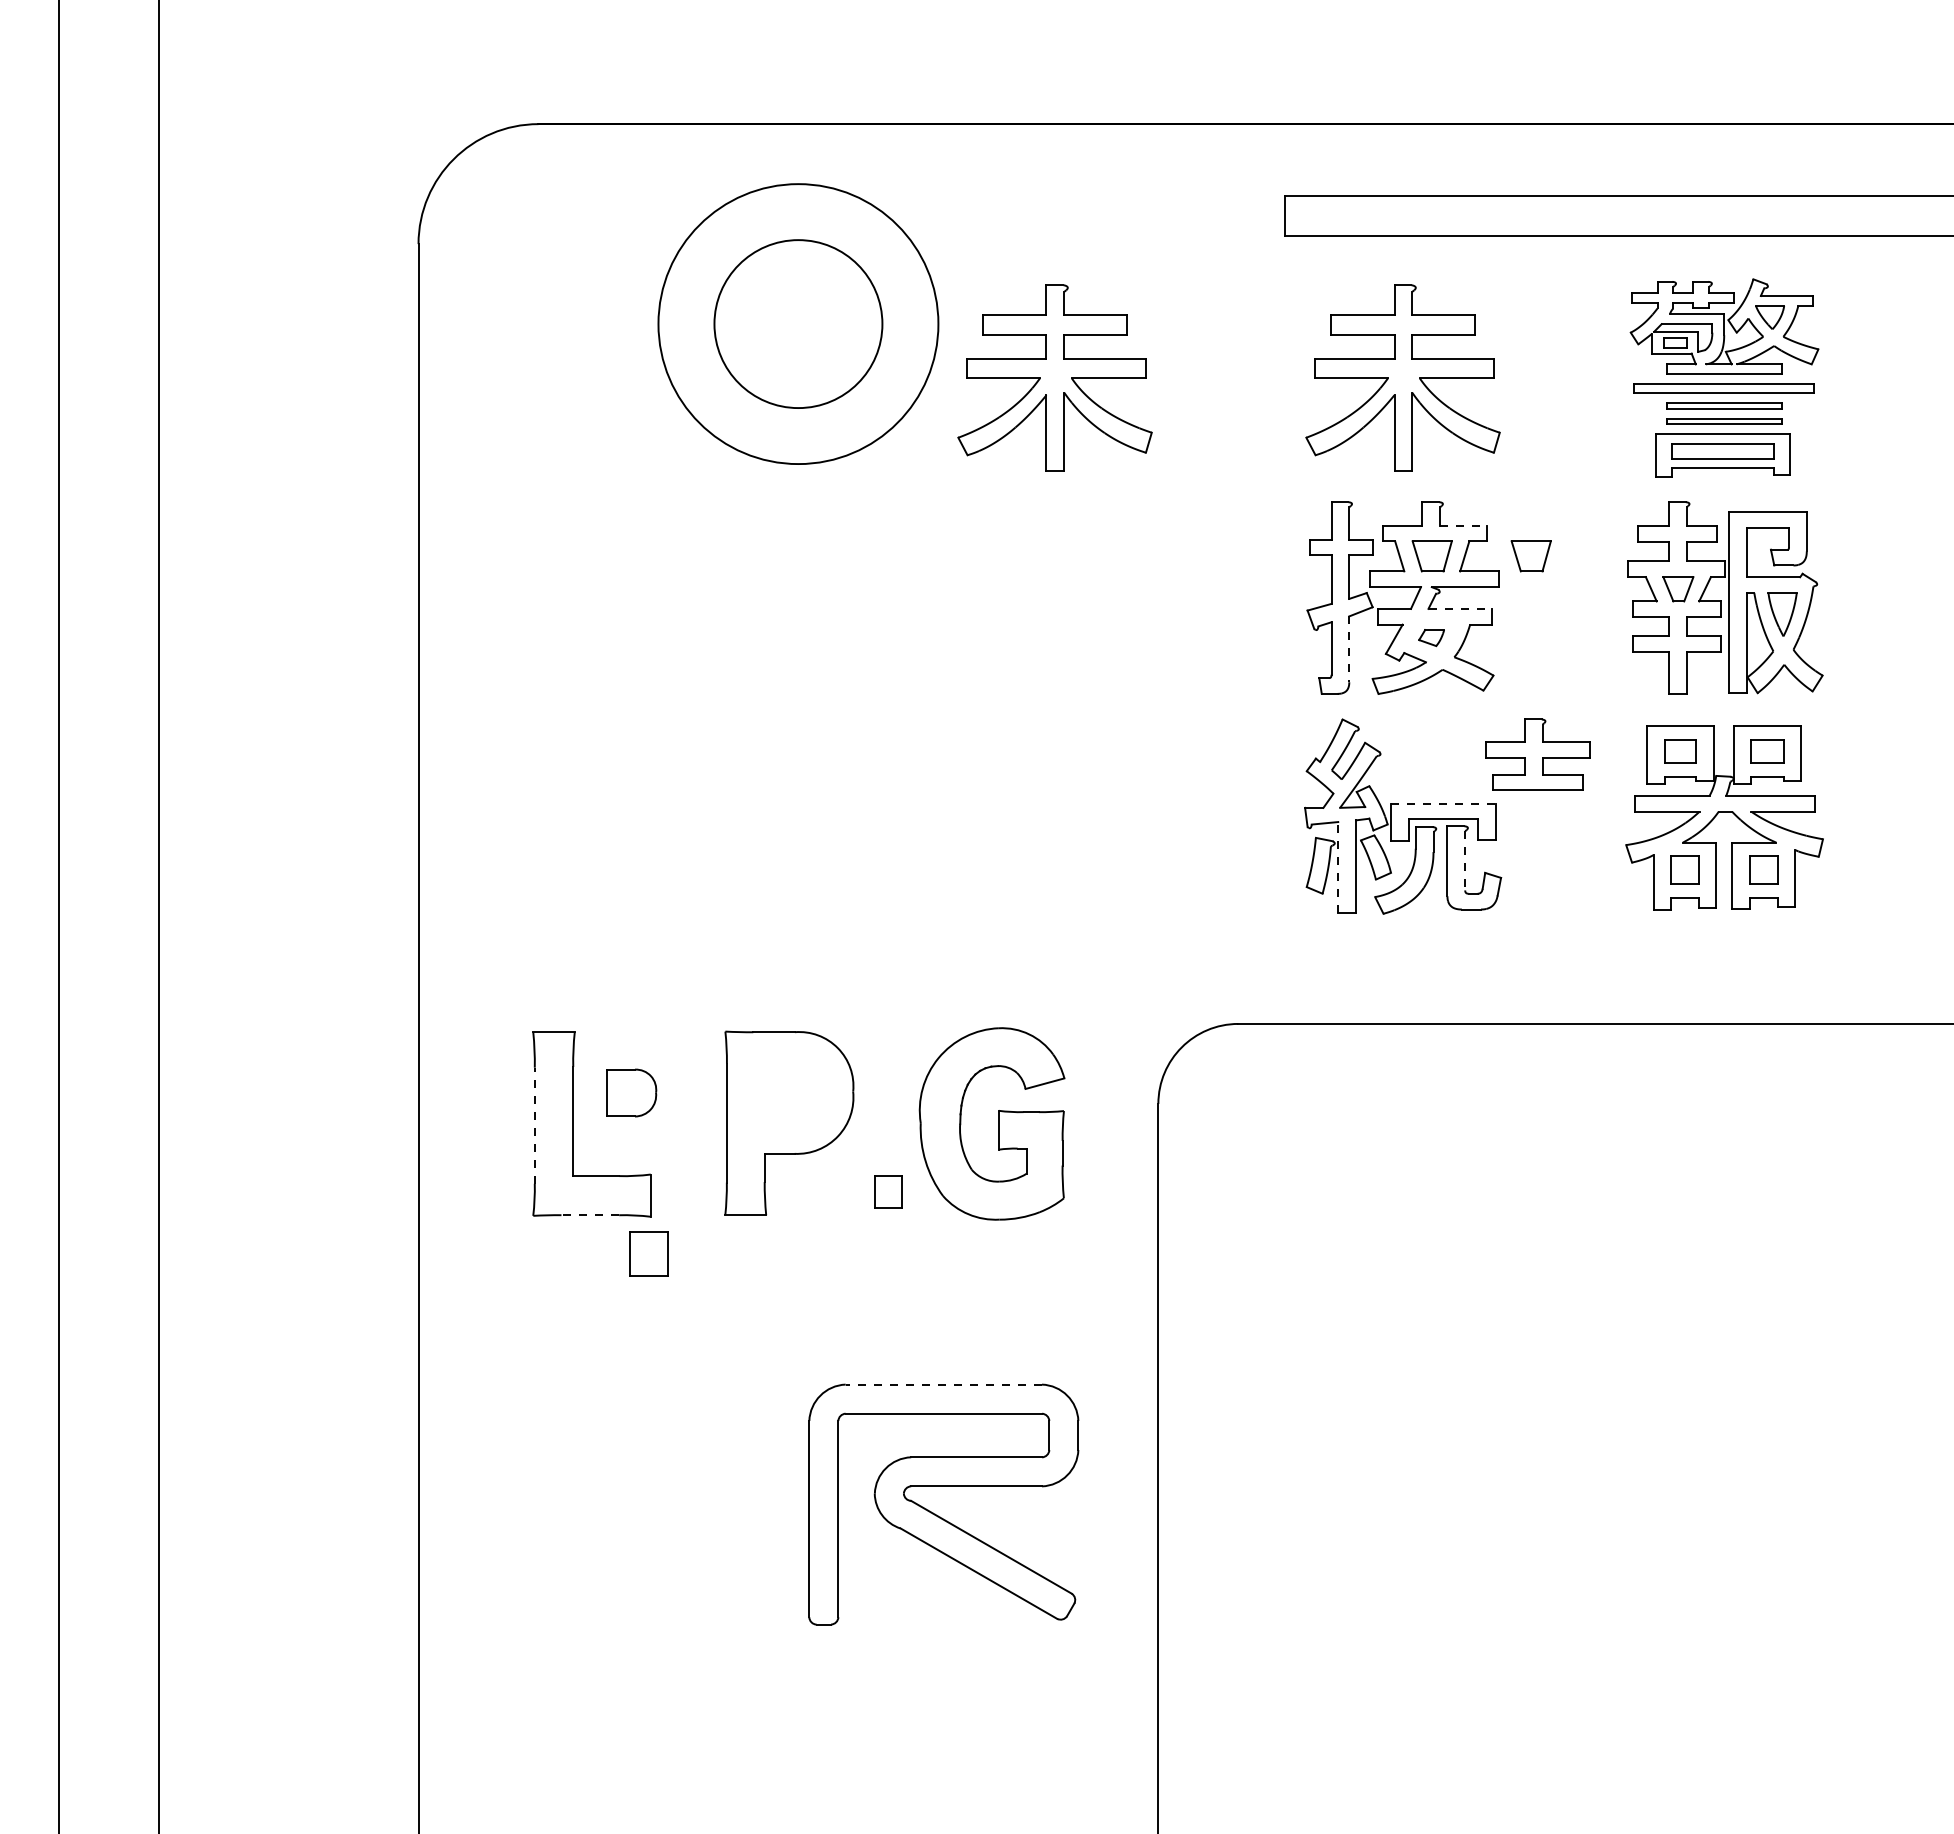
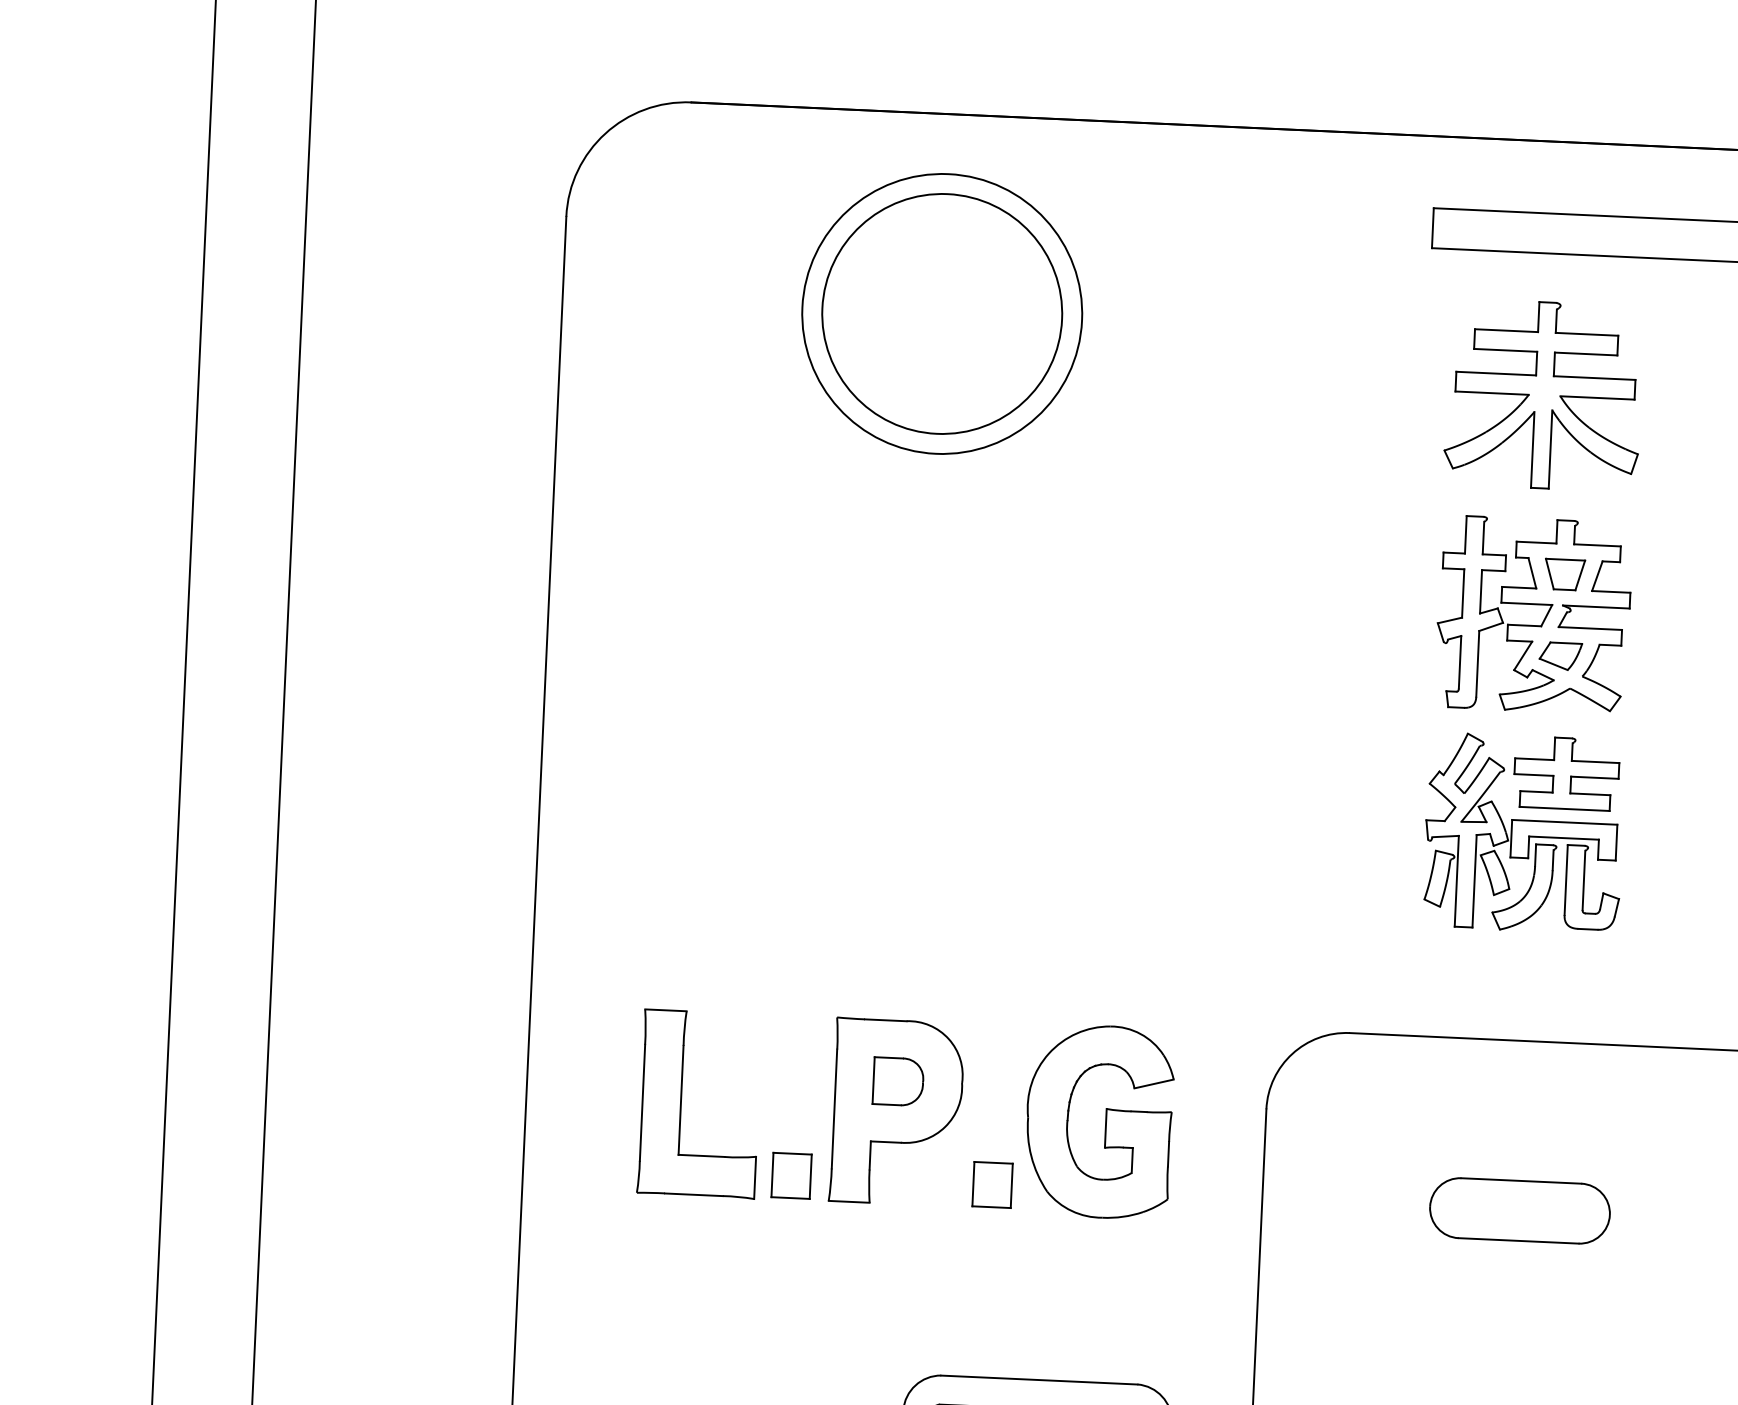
circle: (798, 324) -> (942, 314), size x1.43
part: (1054, 377) -> (1195, 378), removed
line: (1464, 525) -> (1598, 545), dashed -> solid
part: (1530, 556) -> (1662, 579), removed
line: (1460, 608) -> (1590, 628), dashed -> solid
part: (1431, 637) -> (1560, 655), size x1.67
line: (1349, 649) -> (1477, 664), dashed -> solid
part: (1537, 754) -> (1566, 773), moved
line: (1443, 803) -> (1564, 822), dashed -> solid
line: (1465, 860) -> (1584, 880), dashed -> solid
line: (1338, 867) -> (1457, 881), dashed -> solid
part: (631, 1092) -> (898, 1081), moved
line: (534, 1125) -> (642, 1102), dashed -> solid
part: (887, 1191) -> (991, 1184), size x1.43
part: (1416, 1193) -> (1520, 1210), added
line: (590, 1215) -> (694, 1195), dashed -> solid
part: (648, 1253) -> (791, 1175), moved
line: (943, 1384) -> (1039, 1379), dashed -> solid

